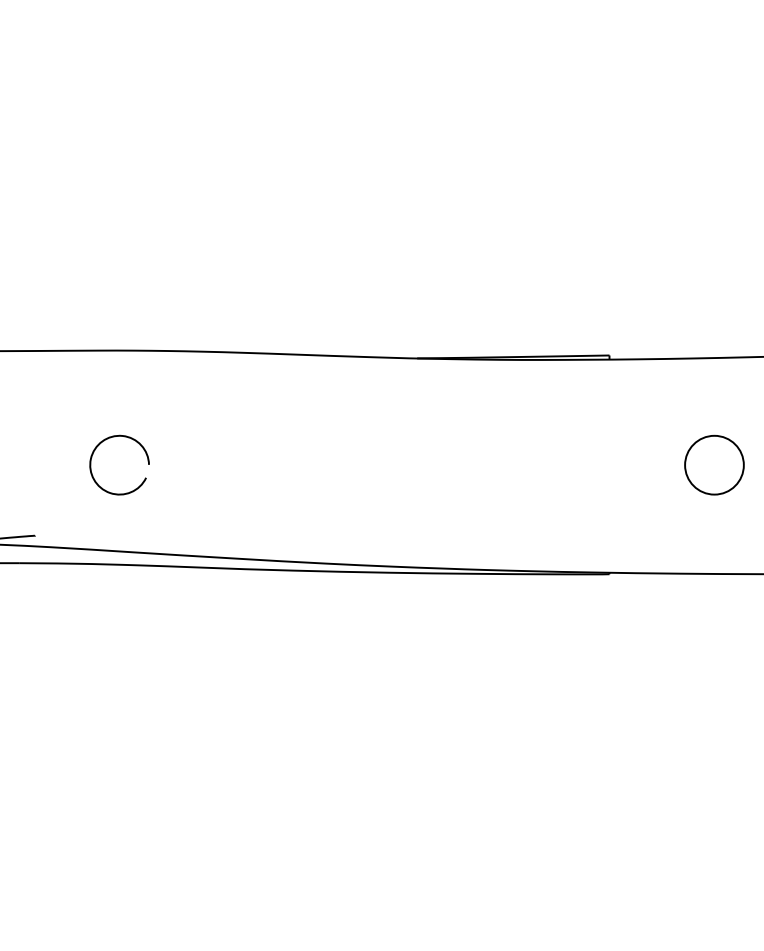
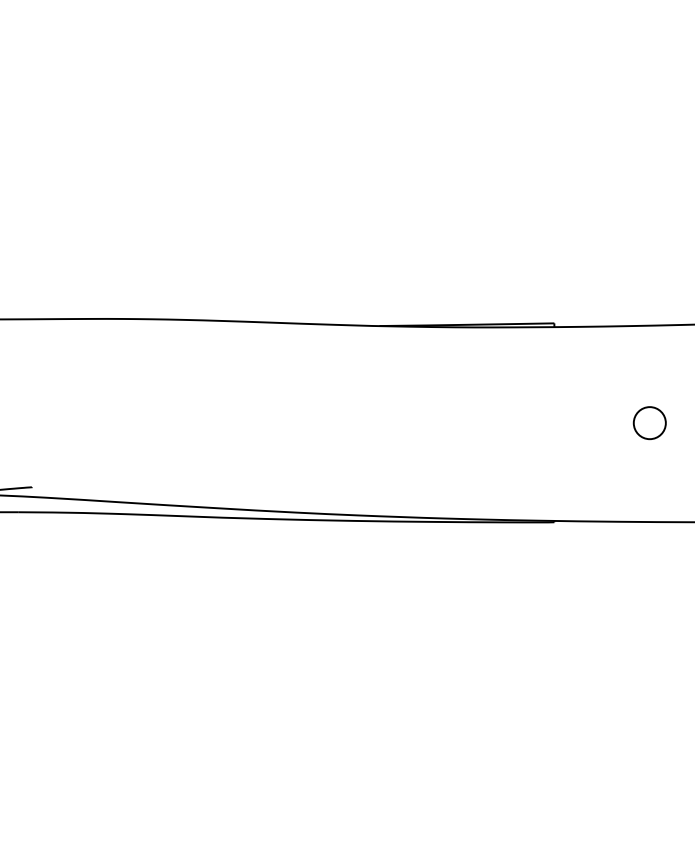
arc: (107, 440) -> (97, 400), removed
circle: (714, 464) -> (649, 422), size x0.6

